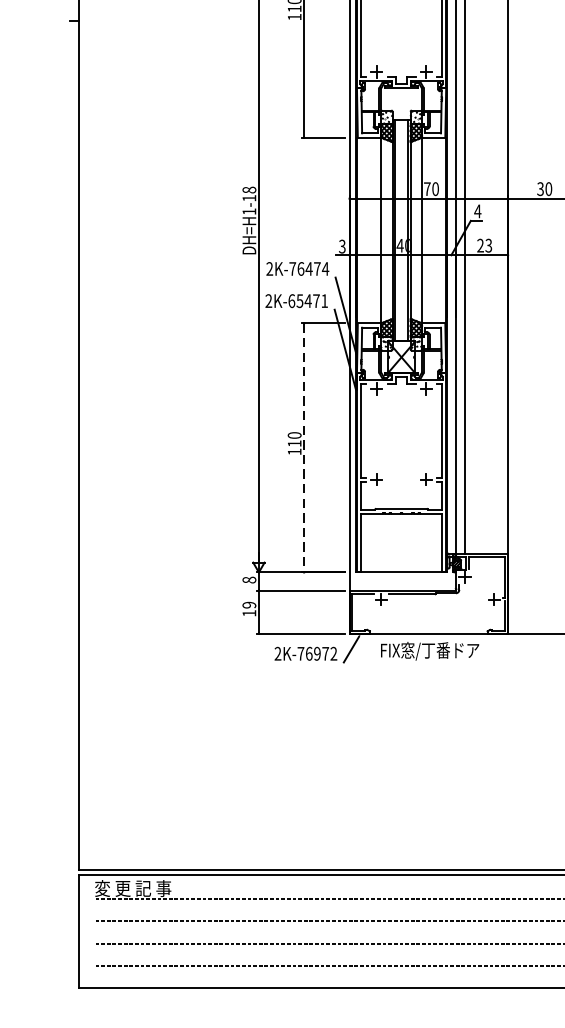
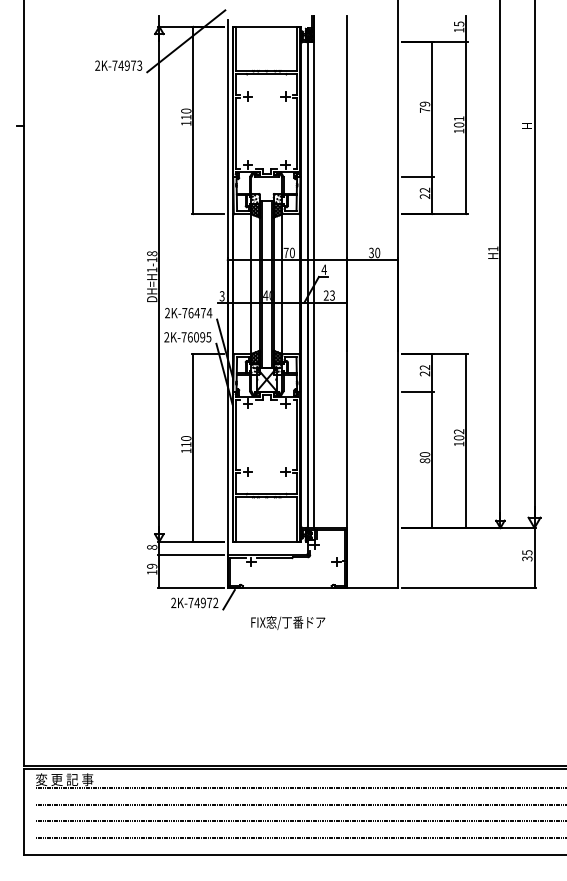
text: (308, 301) -> (196, 337), 2K-65471 -> 2K-76095
line: (304, 447) -> (193, 447), dashed -> solid
text: (430, 651) -> (288, 623), moved
text: (308, 653) -> (196, 602), 2K-76972 -> 2K-74972

